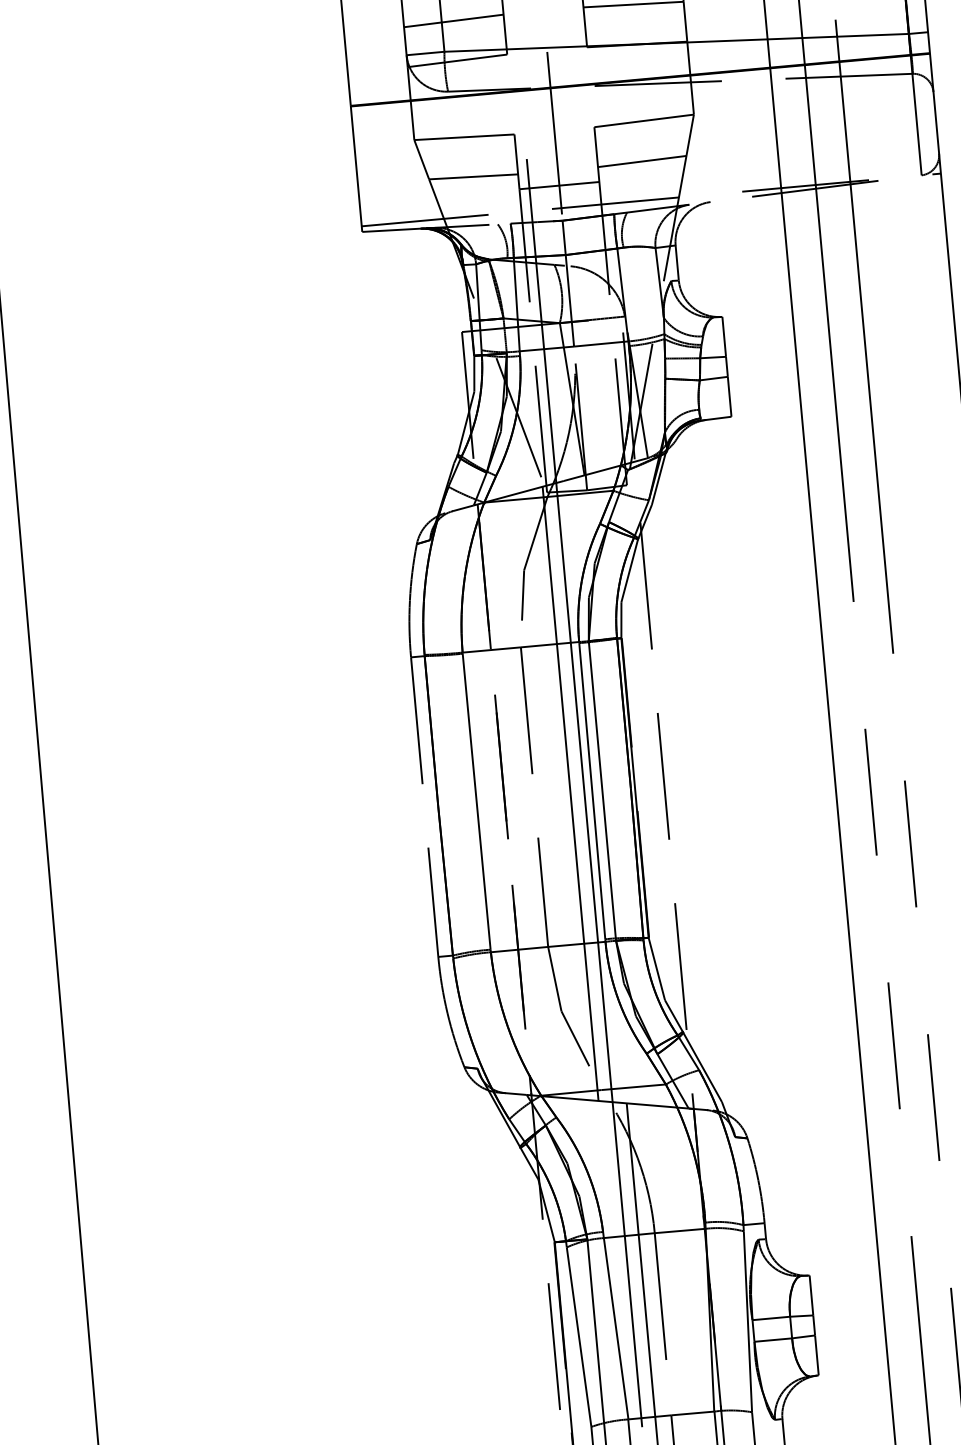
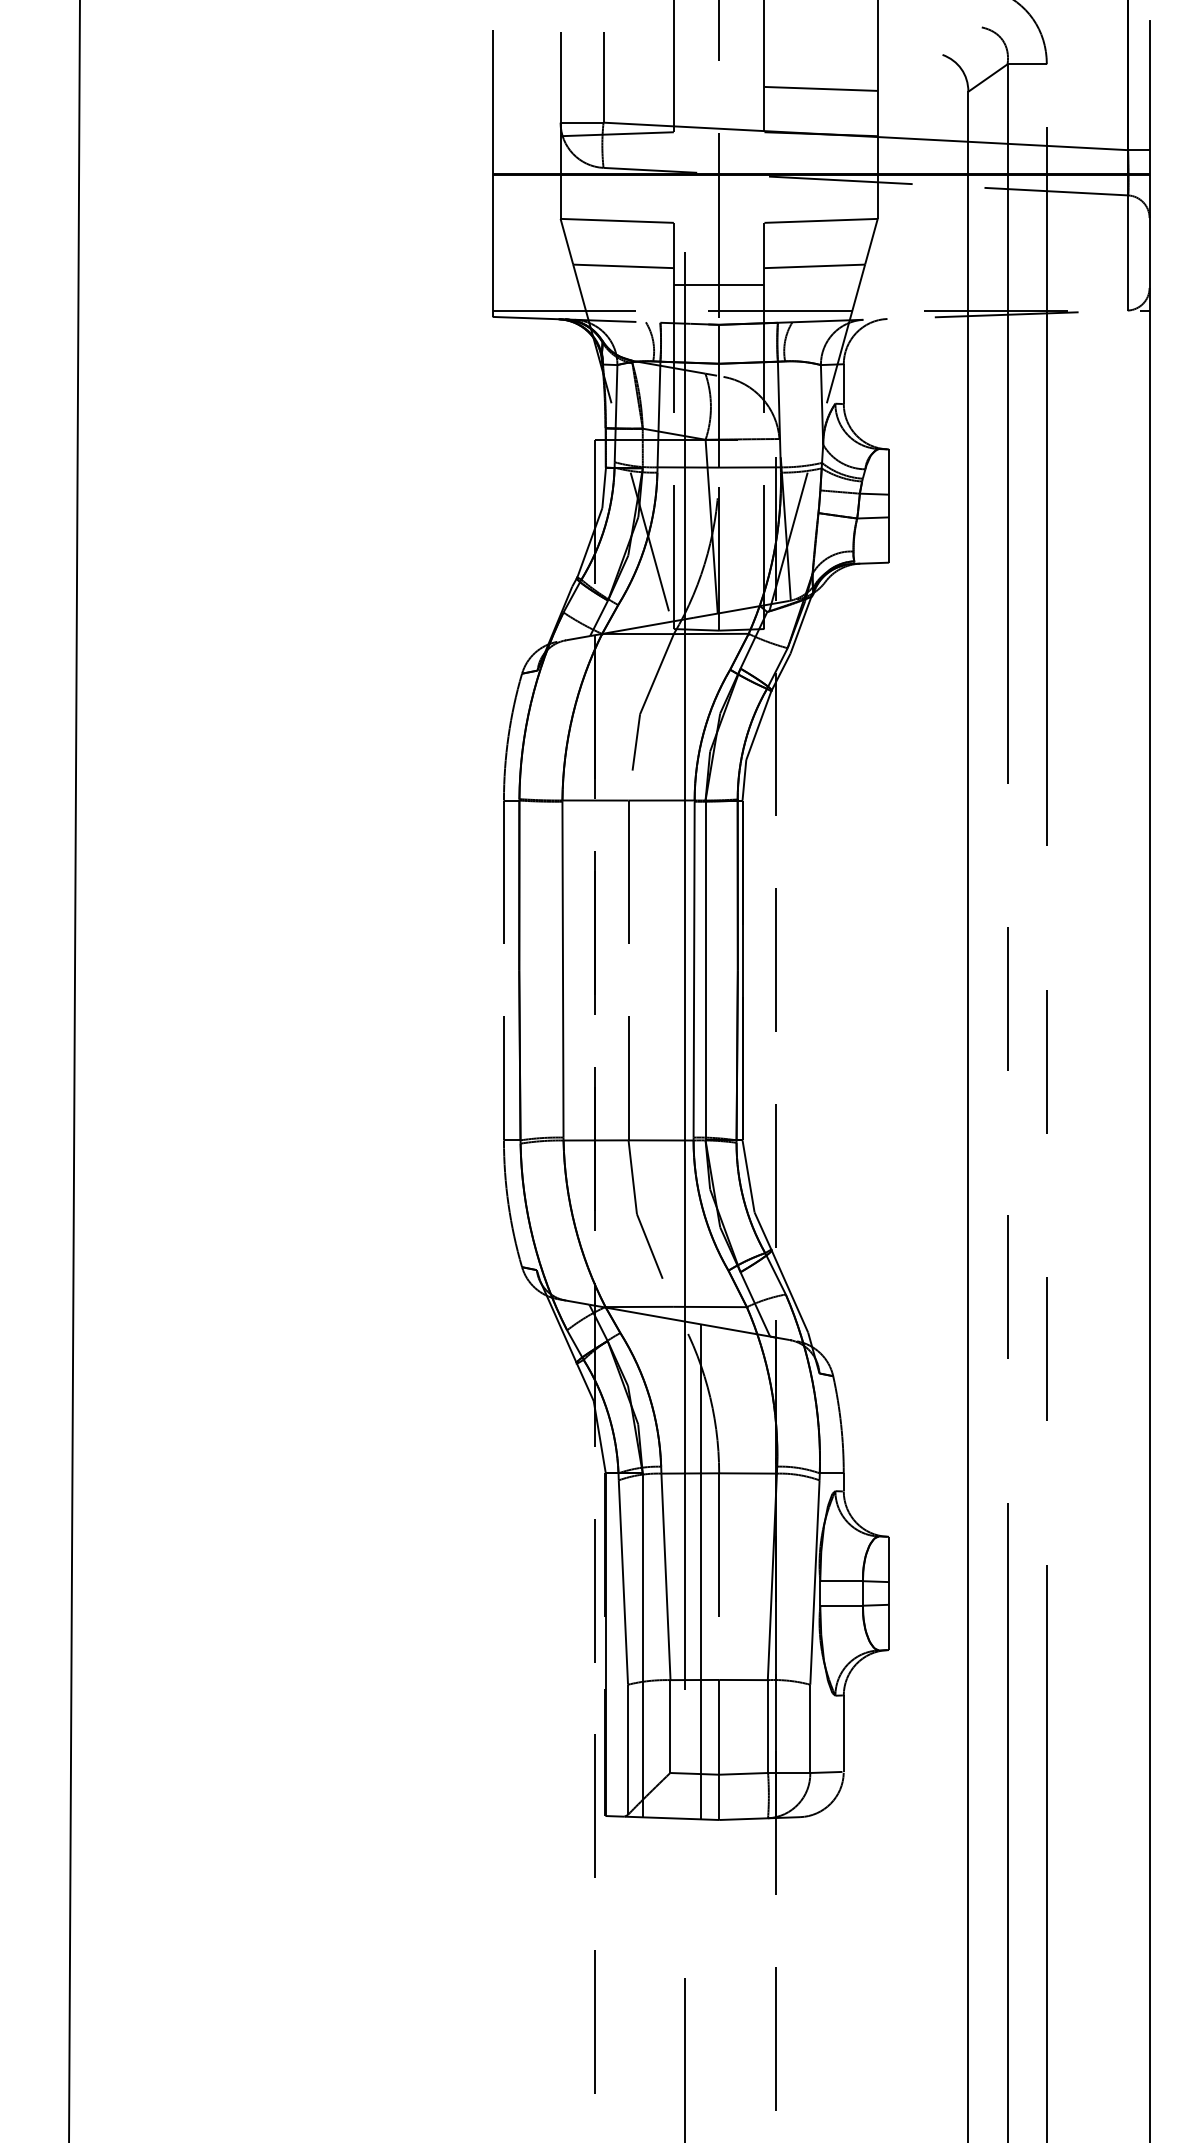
line: (453, 20) -> (616, 88), removed
line: (570, 793) -> (669, 970), removed

